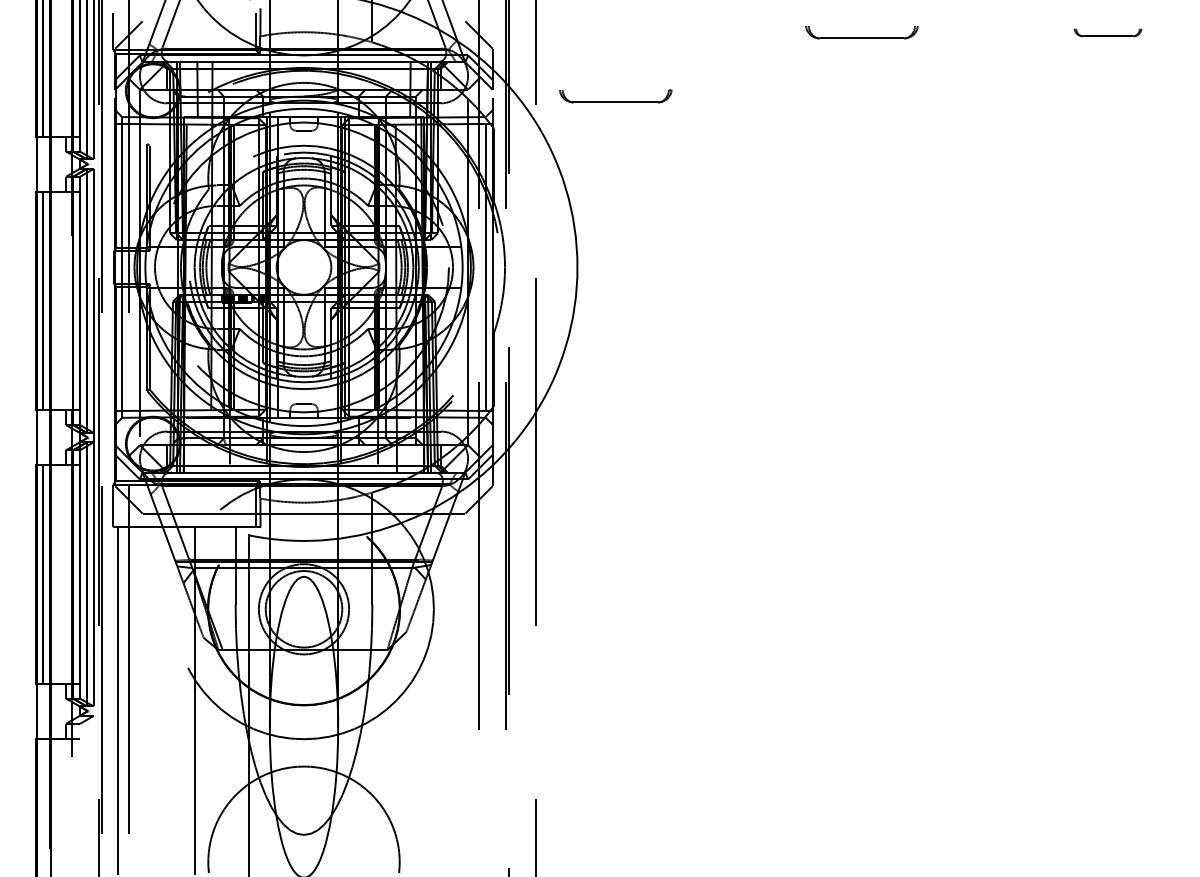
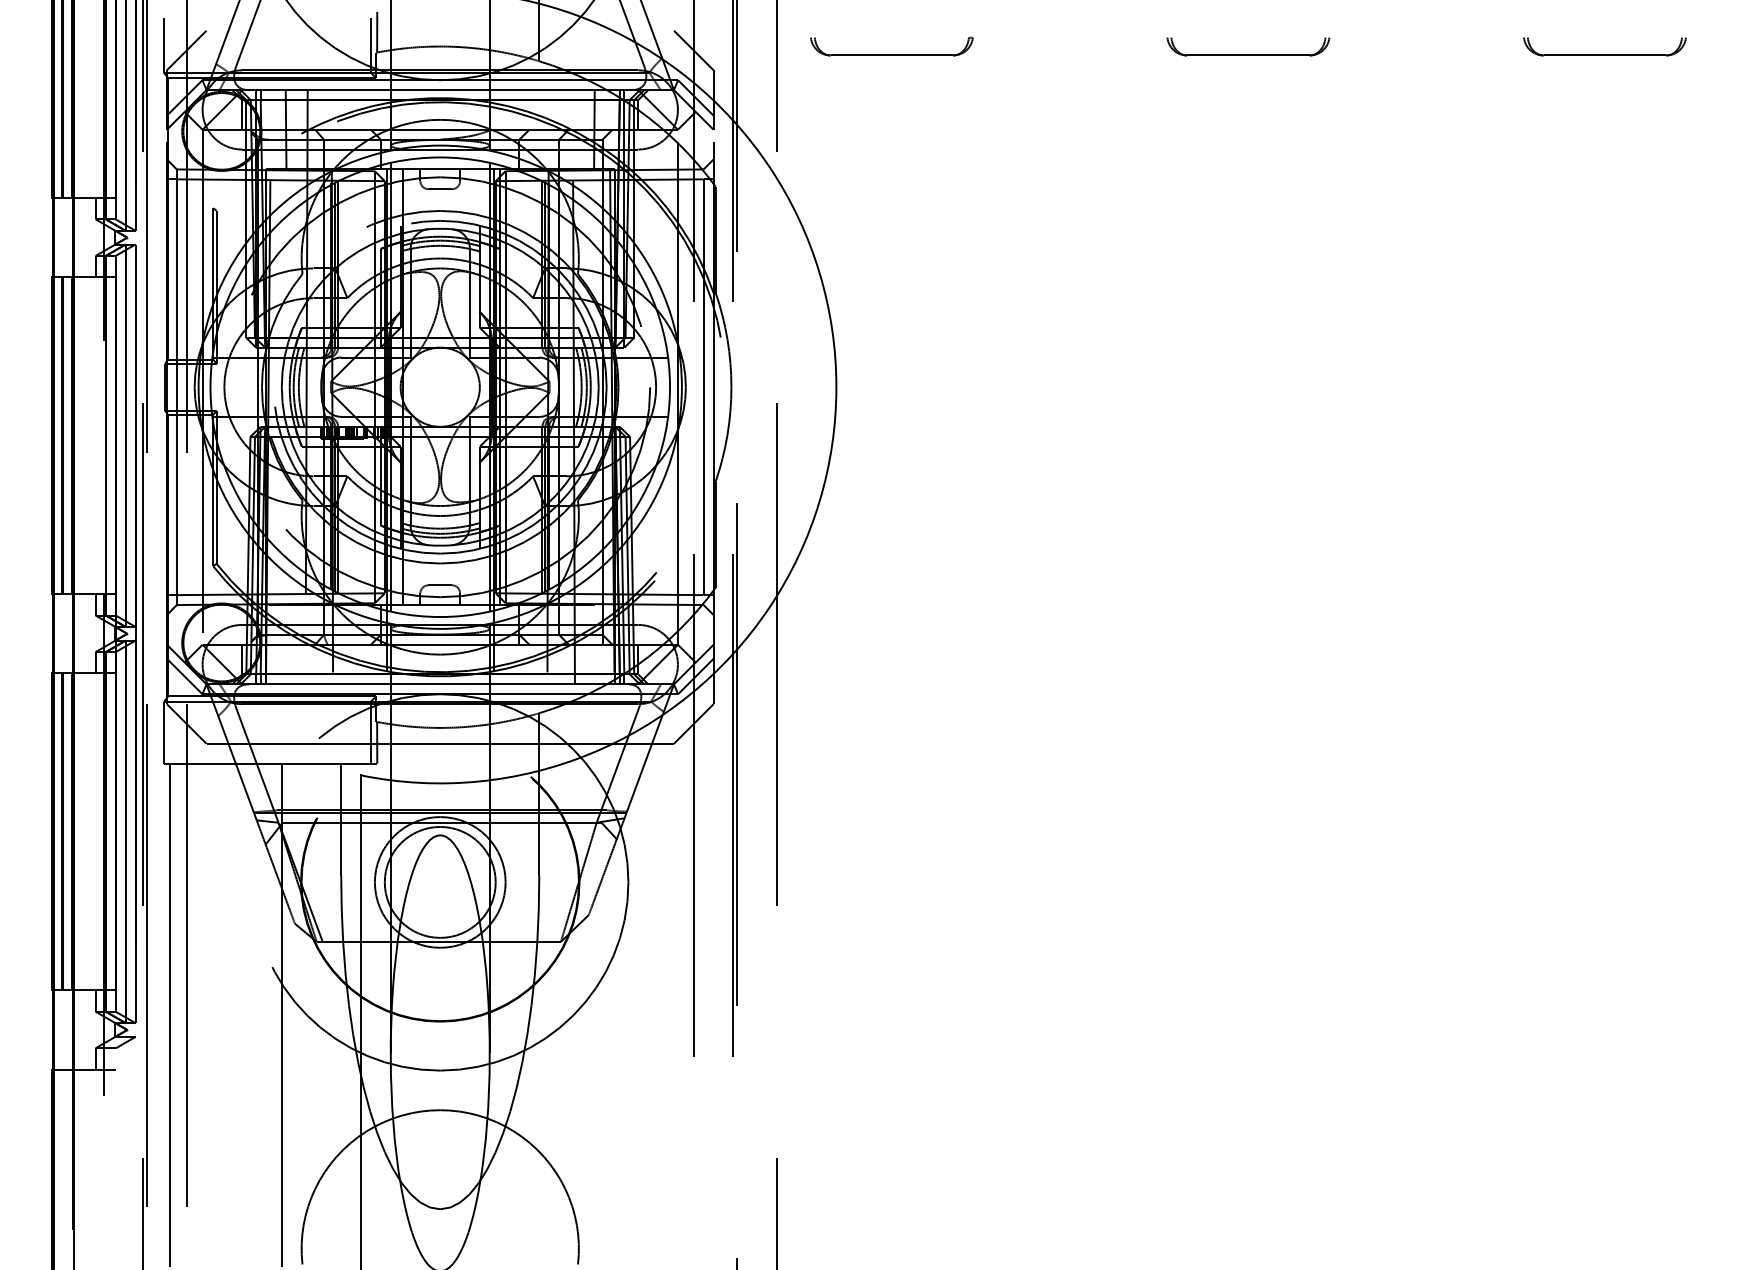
part: (1107, 32) -> (1604, 46), size x1.67
part: (615, 96) -> (891, 46), moved

